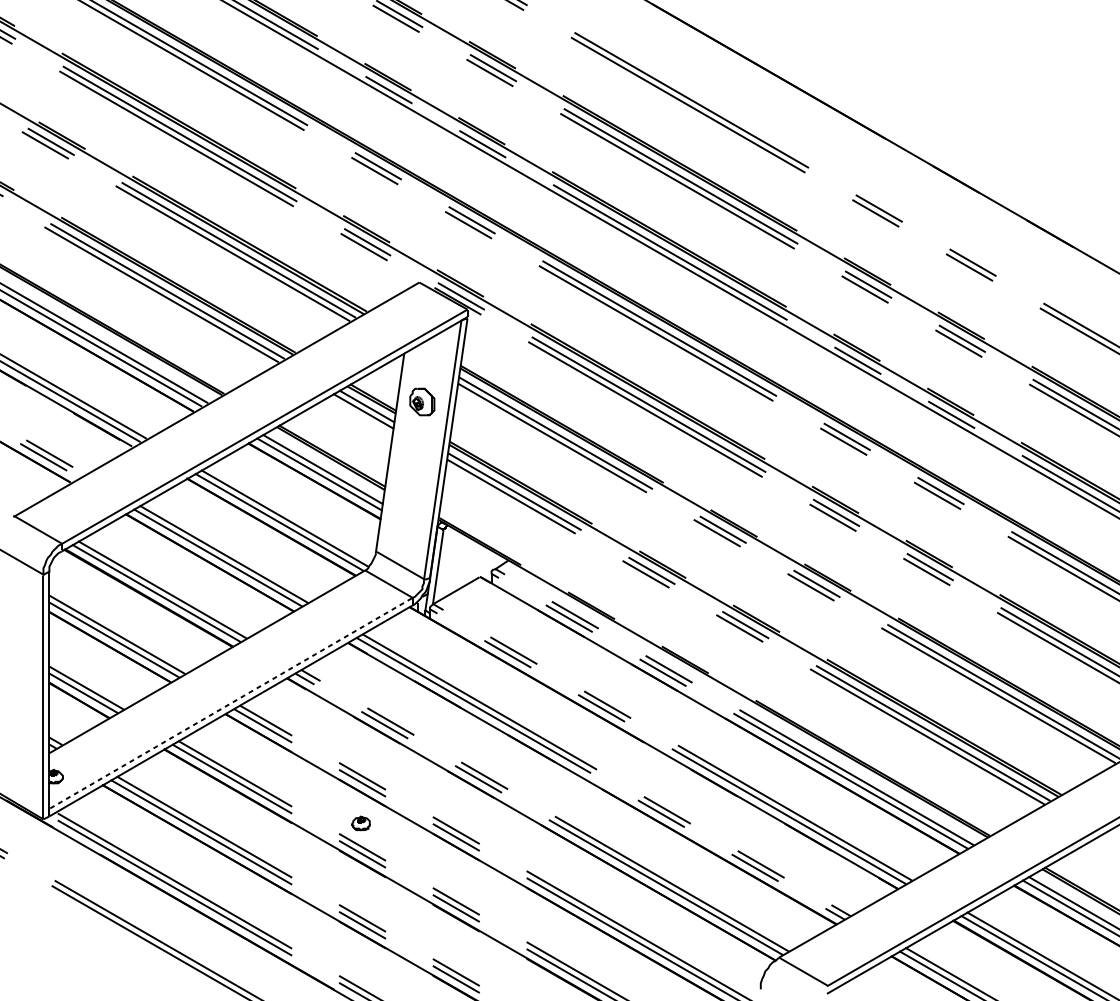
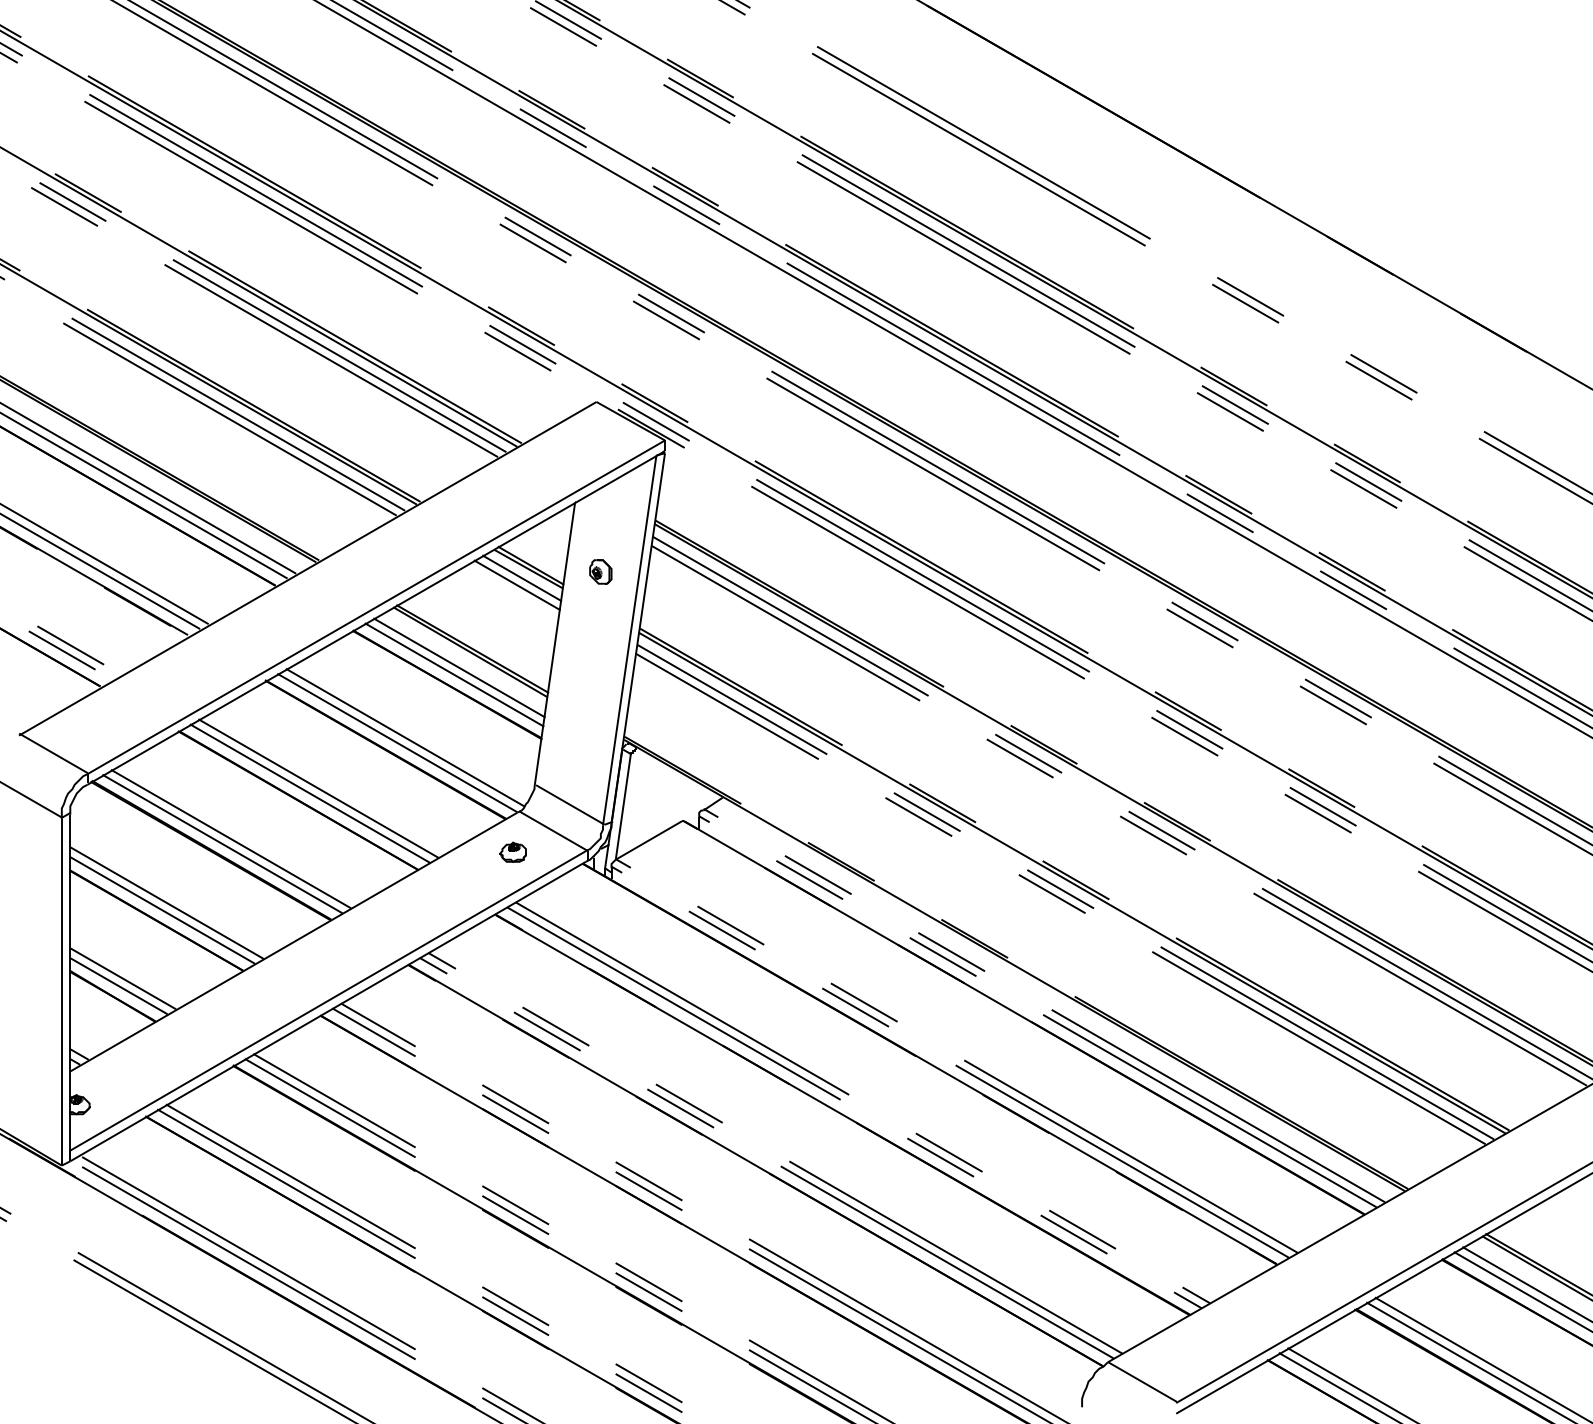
part: (422, 401) -> (600, 571), size x0.62
line: (230, 704) -> (327, 1001), dashed -> solid
part: (360, 822) -> (512, 851), moved

